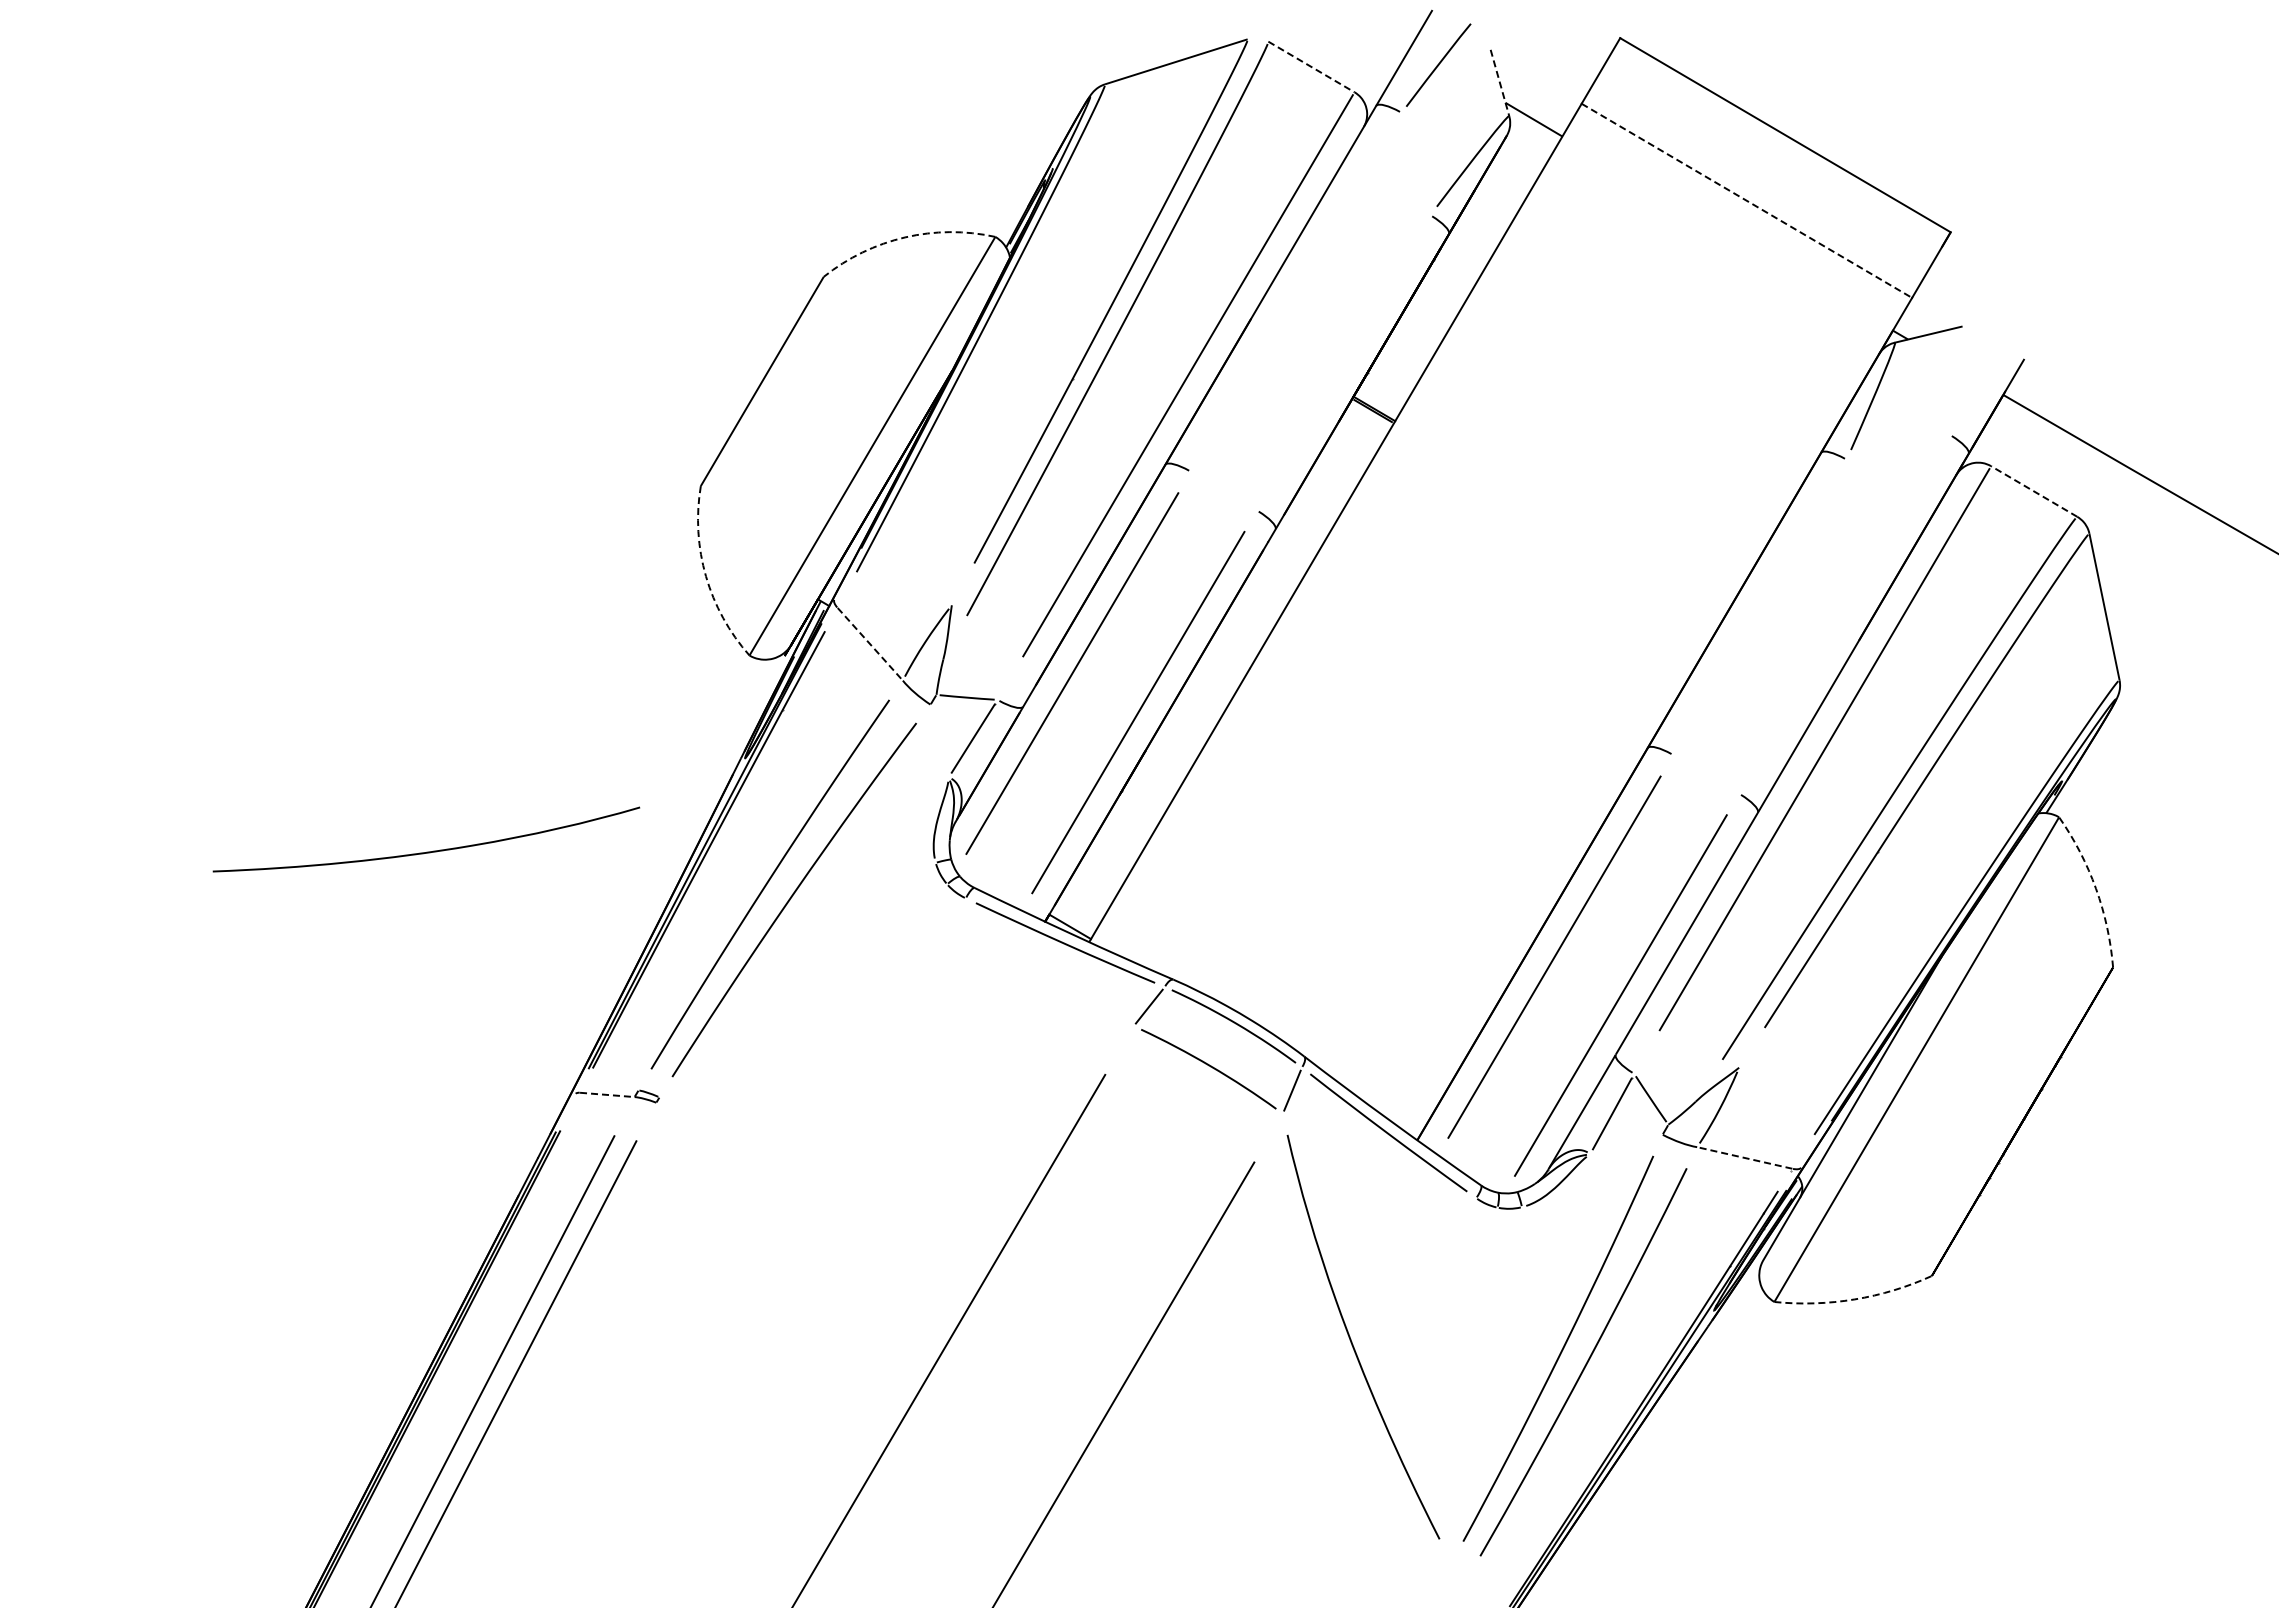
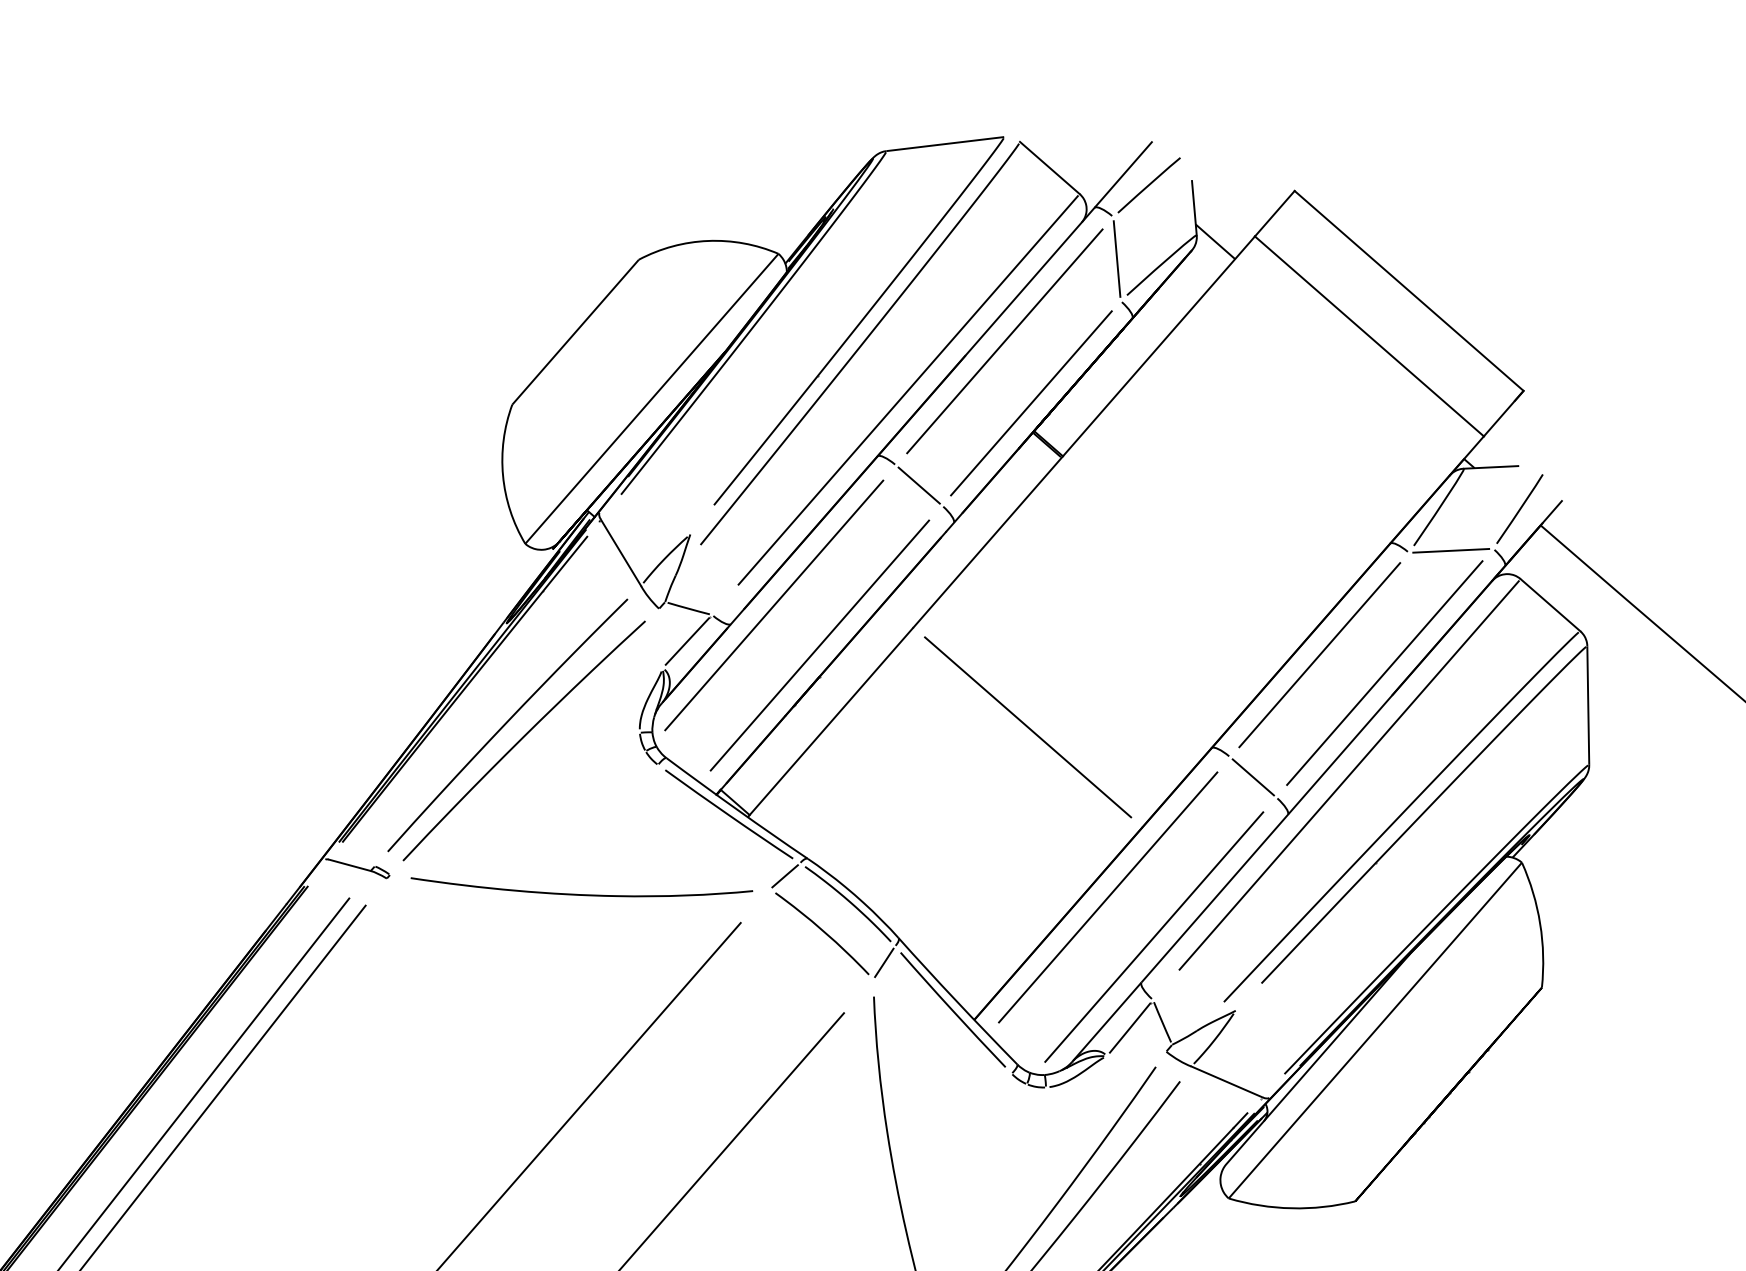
line: (1311, 66) -> (1049, 167), dashed -> solid
line: (1500, 83) -> (1194, 208), dashed -> solid
line: (1416, 164) -> (1117, 259), added
line: (1746, 200) -> (1369, 336), dashed -> solid
arc: (905, 237) -> (708, 241), dashed -> solid
line: (1296, 291) -> (1005, 340), added
line: (1343, 362) -> (1031, 402), added
line: (1973, 379) -> (1519, 508), added
line: (1897, 447) -> (1450, 550), added
line: (1223, 490) -> (918, 485), added
line: (2034, 491) -> (1550, 605), dashed -> solid
arc: (705, 576) -> (502, 475), dashed -> solid
line: (1759, 607) -> (1319, 655), added
line: (1844, 613) -> (1384, 672), added
line: (870, 644) -> (621, 553), dashed -> solid
line: (1415, 764) -> (1028, 726), added
line: (1706, 773) -> (1253, 776), added
curve: (426, 851) -> (580, 893), moved
arc: (2096, 888) -> (1540, 923), dashed -> solid
line: (607, 1094) -> (350, 864), dashed -> solid
line: (1744, 1157) -> (1226, 1081), dashed -> solid
arc: (1854, 1299) -> (1291, 1208), dashed -> solid

